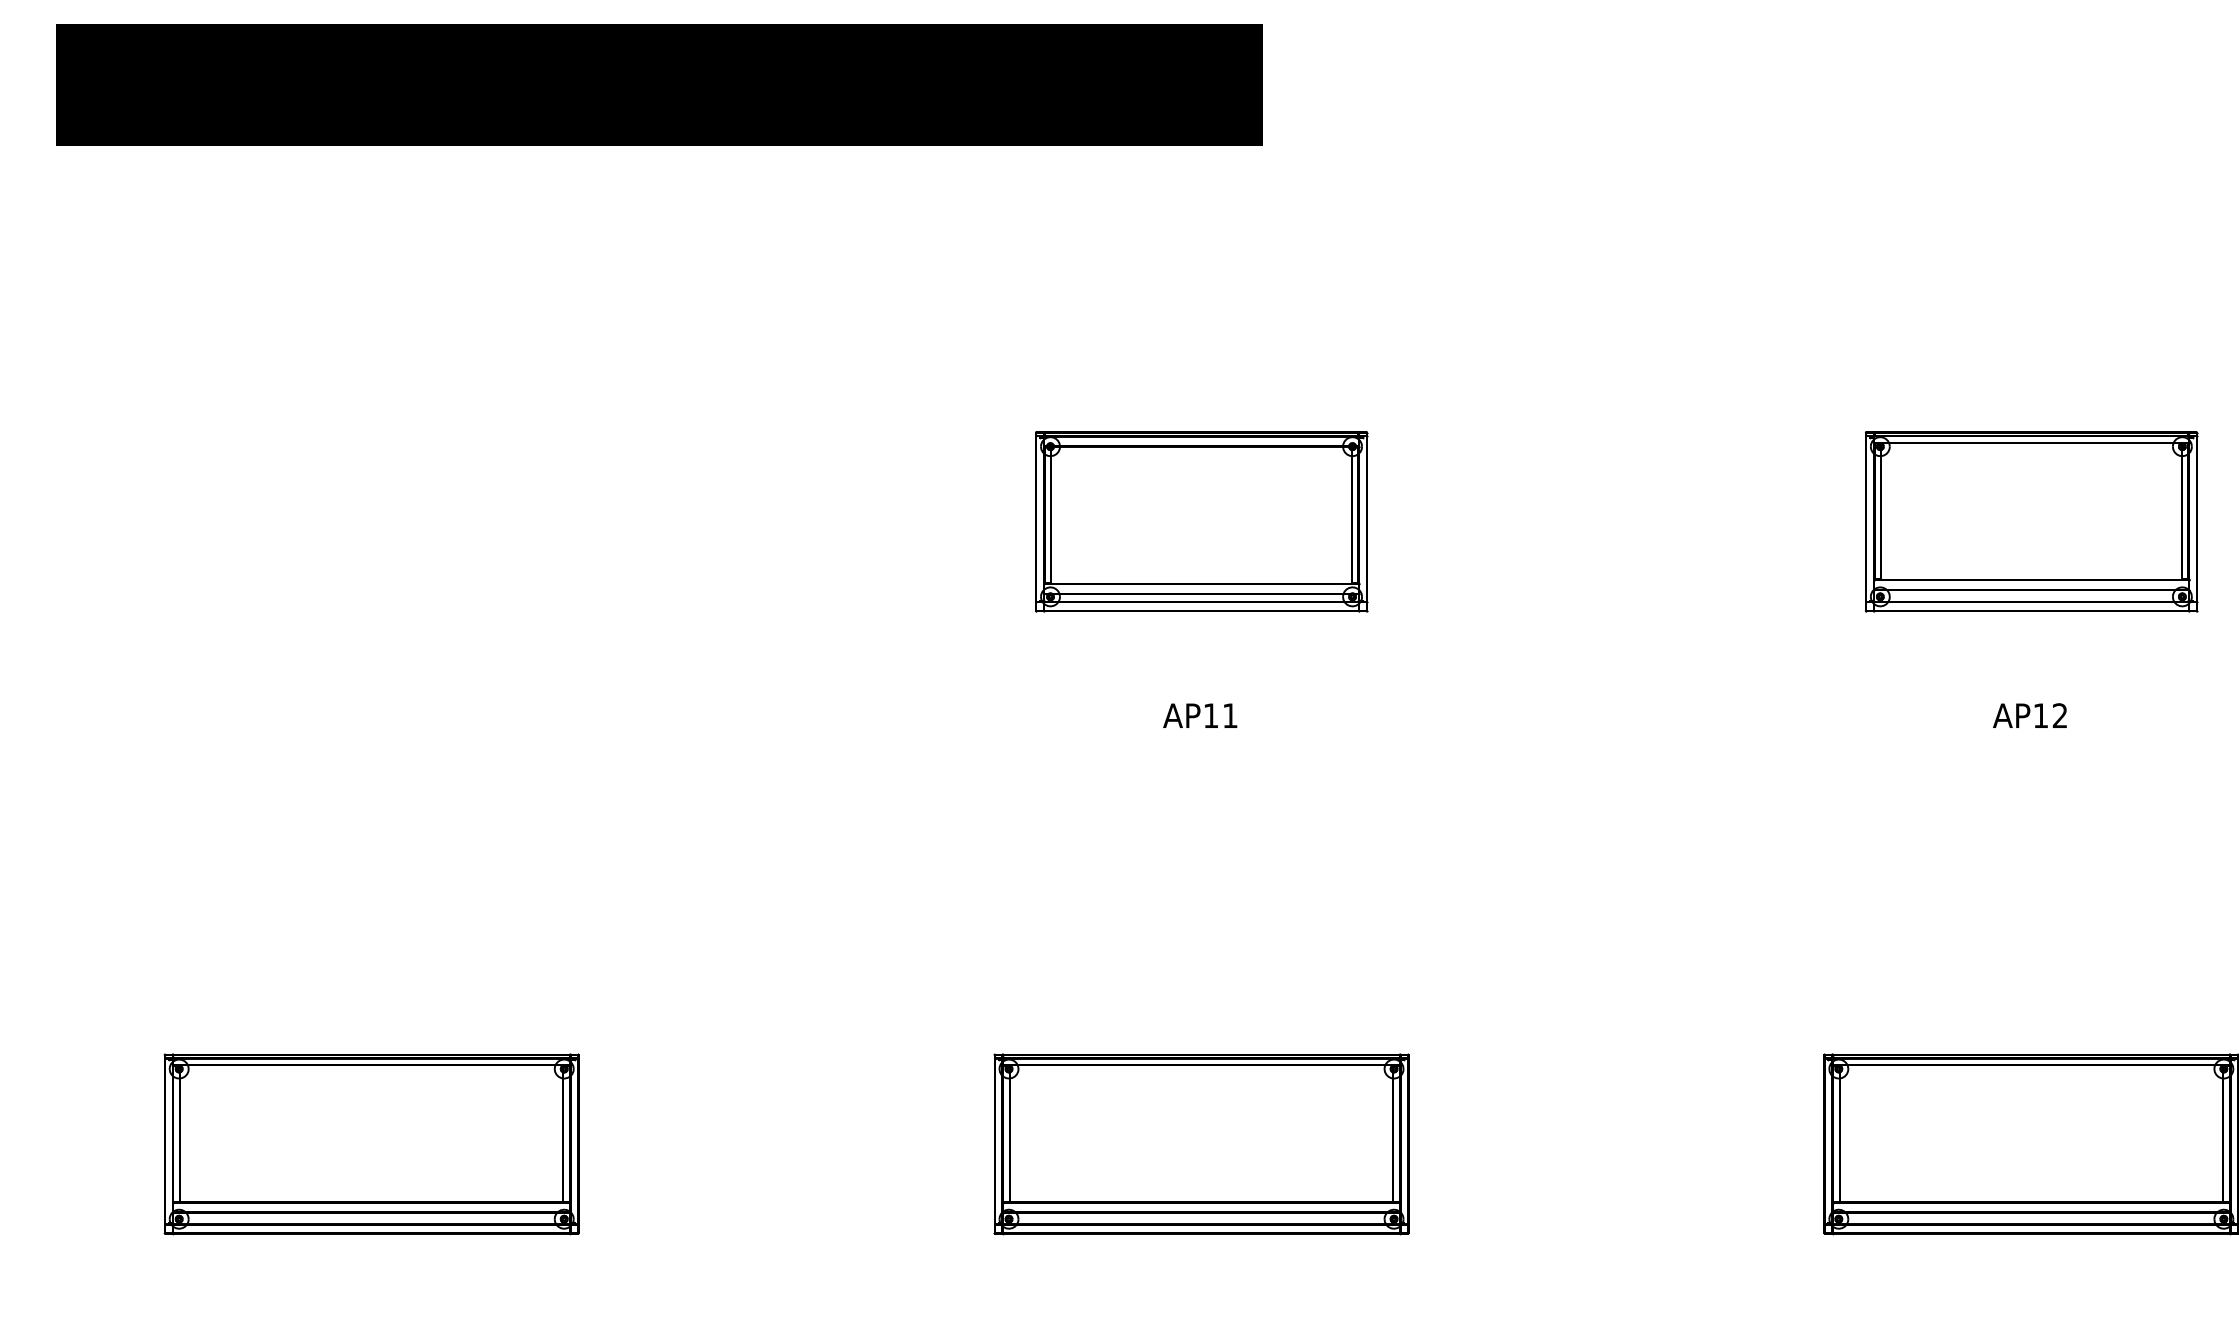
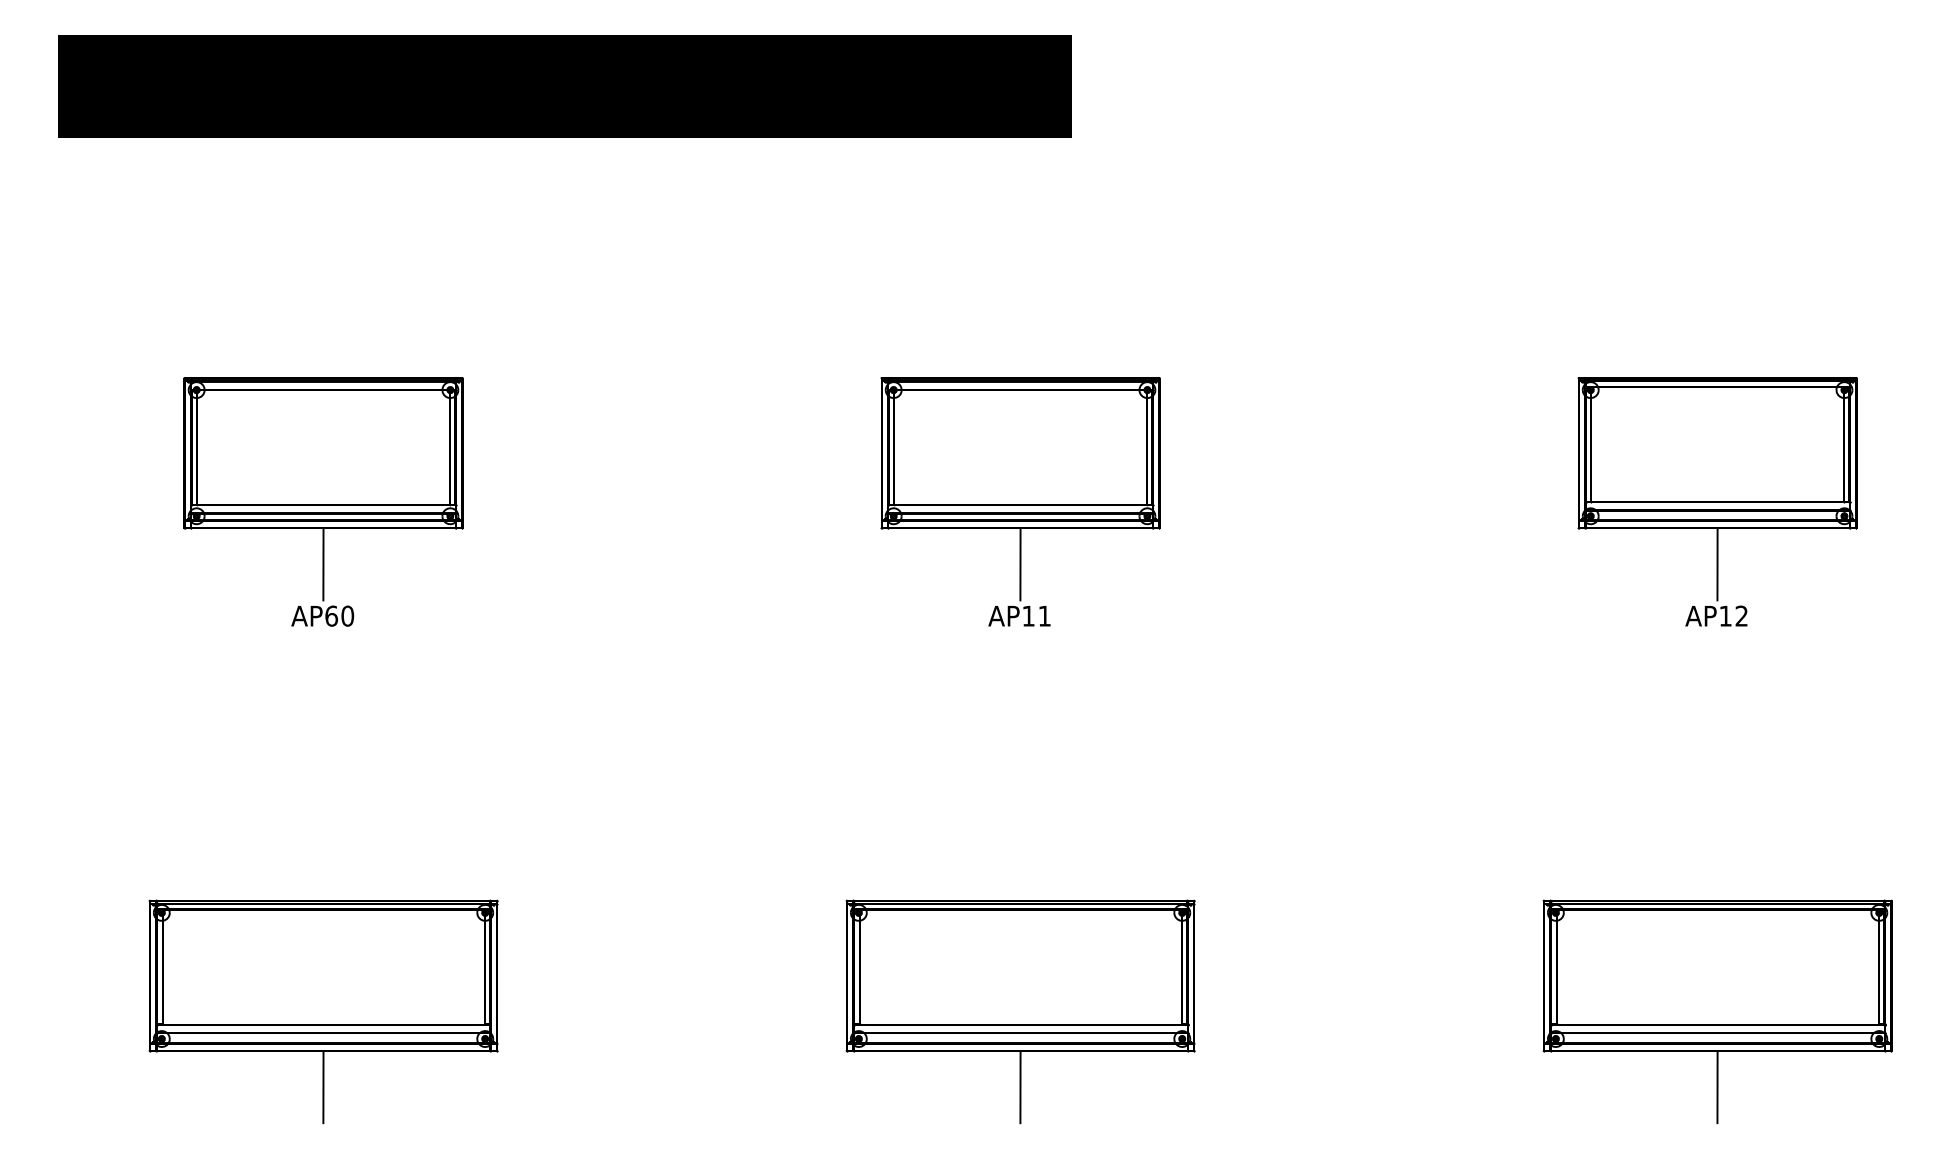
part: (371, 579) -> (323, 501), added
line: (1201, 654) -> (1020, 564), added
line: (2031, 654) -> (1717, 564), added
line: (371, 1276) -> (323, 1087), added
line: (1201, 1276) -> (1020, 1087), added
line: (2031, 1276) -> (1717, 1087), added

